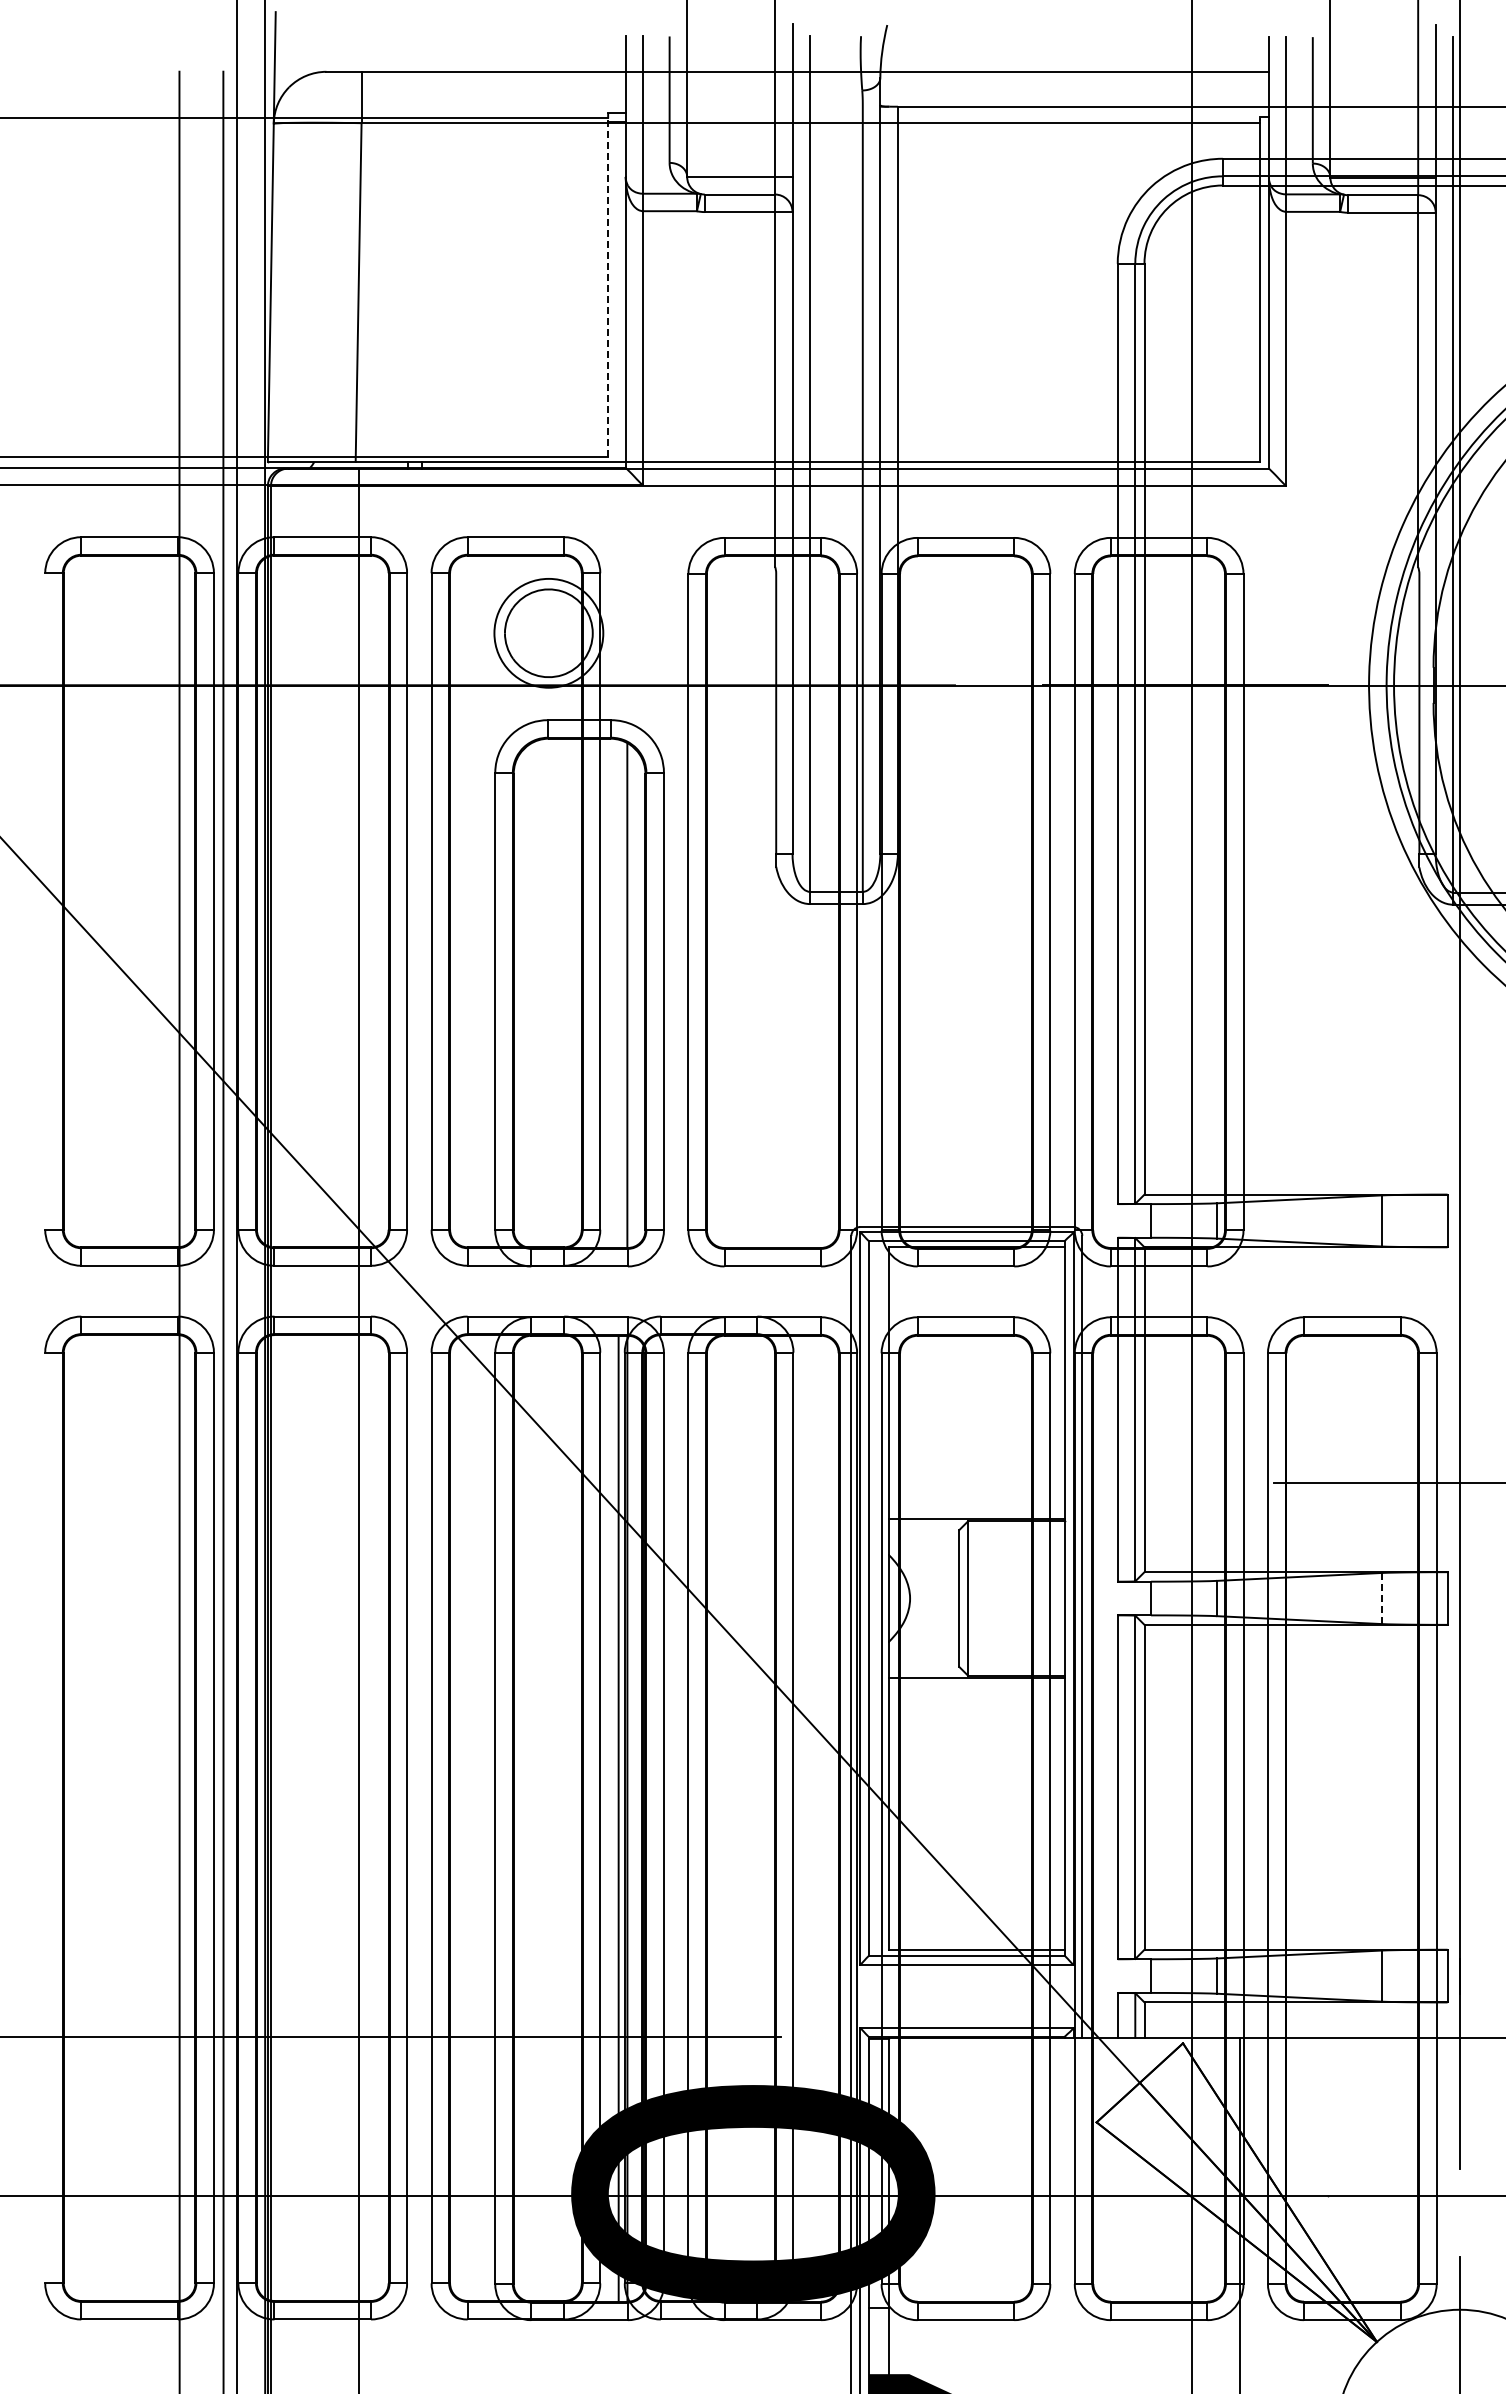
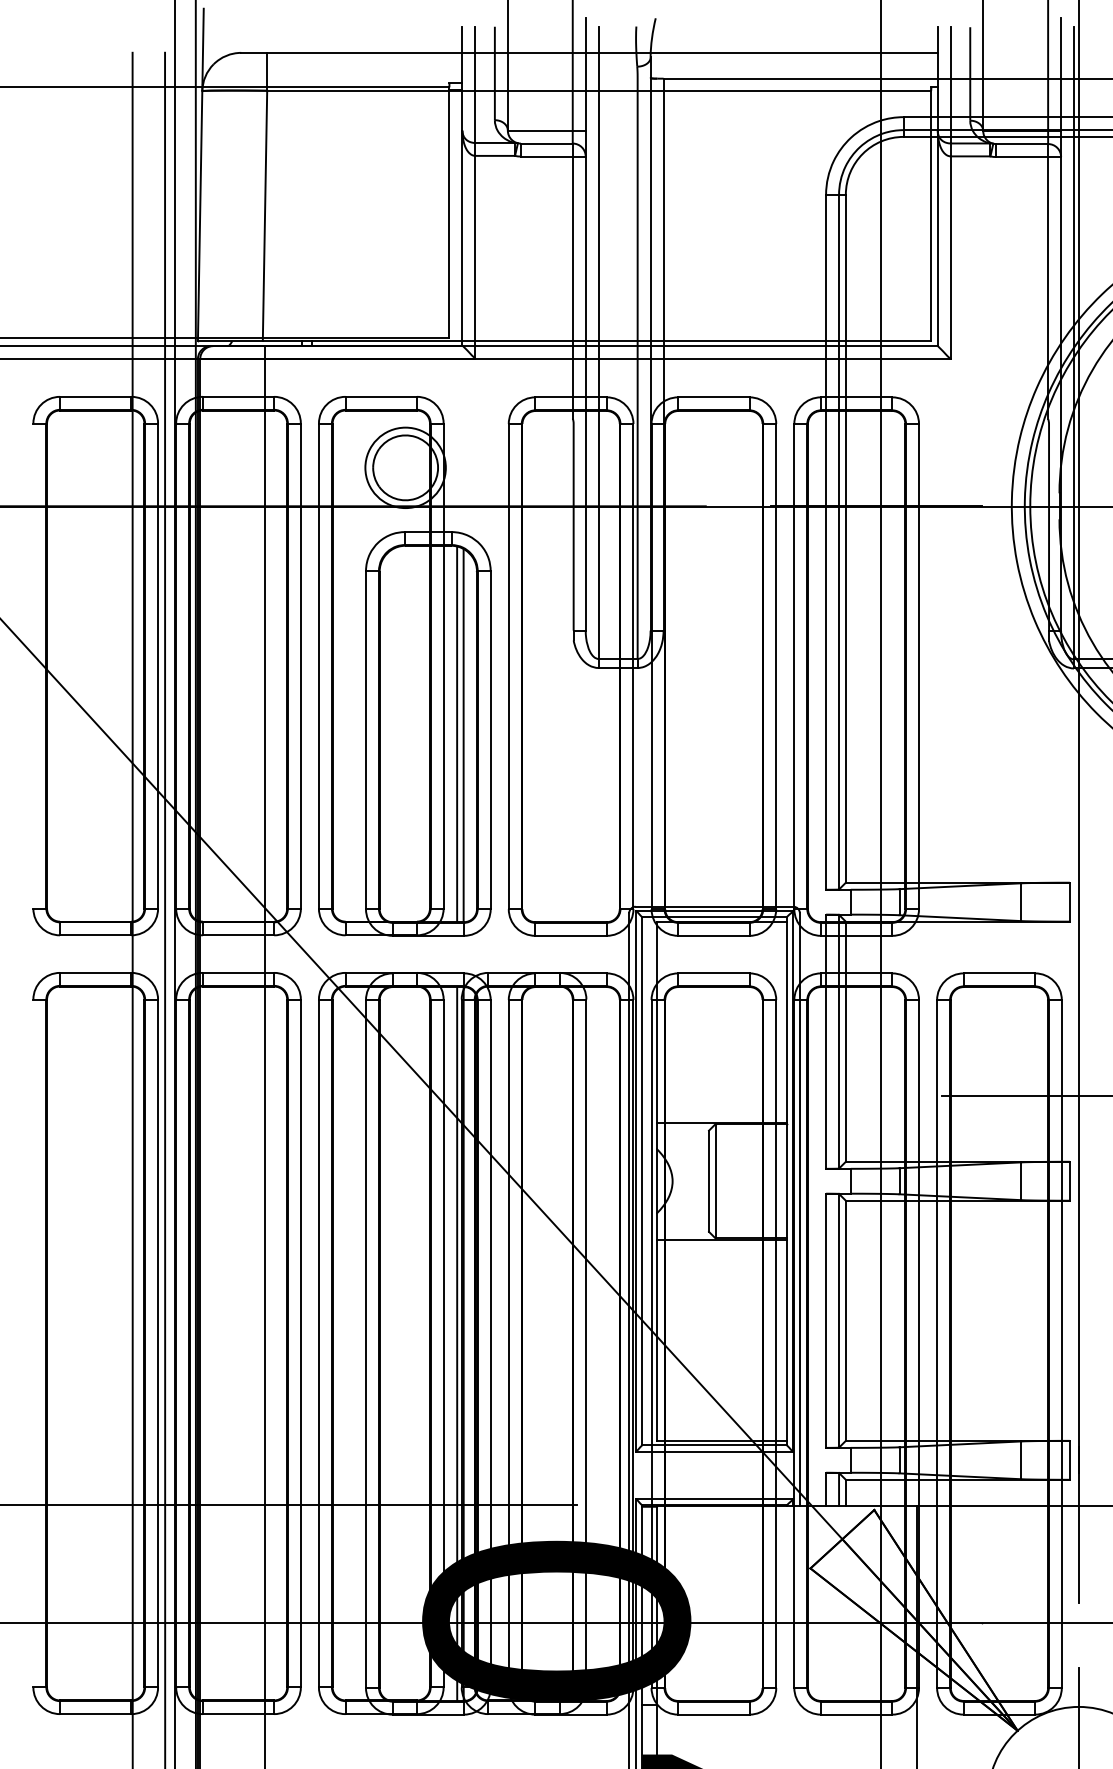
line: (608, 287) -> (449, 212), dashed -> solid
line: (618, 993) -> (457, 734), added
line: (1381, 1598) -> (1021, 1181), dashed -> solid

